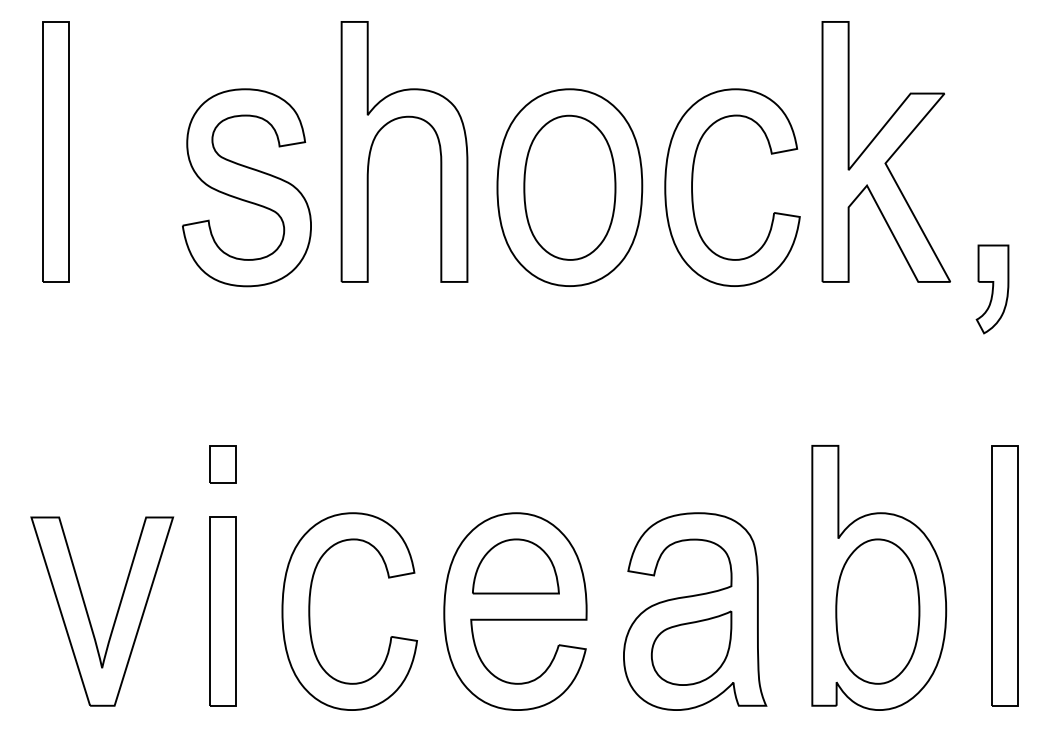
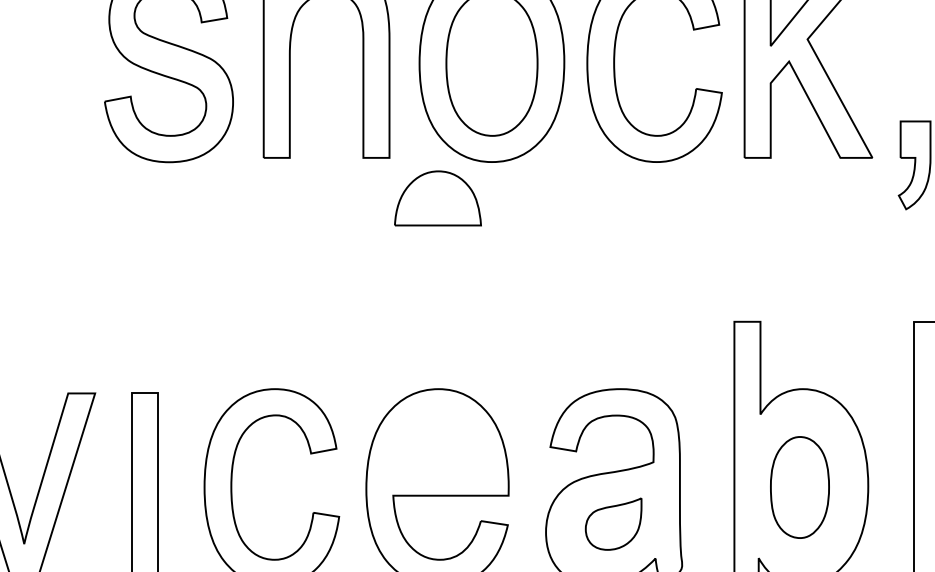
part: (222, 464) -> (144, 340), removed
part: (515, 566) -> (437, 198), moved
part: (877, 611) -> (799, 487), size x0.7
part: (691, 647) -> (613, 523), size x0.7

